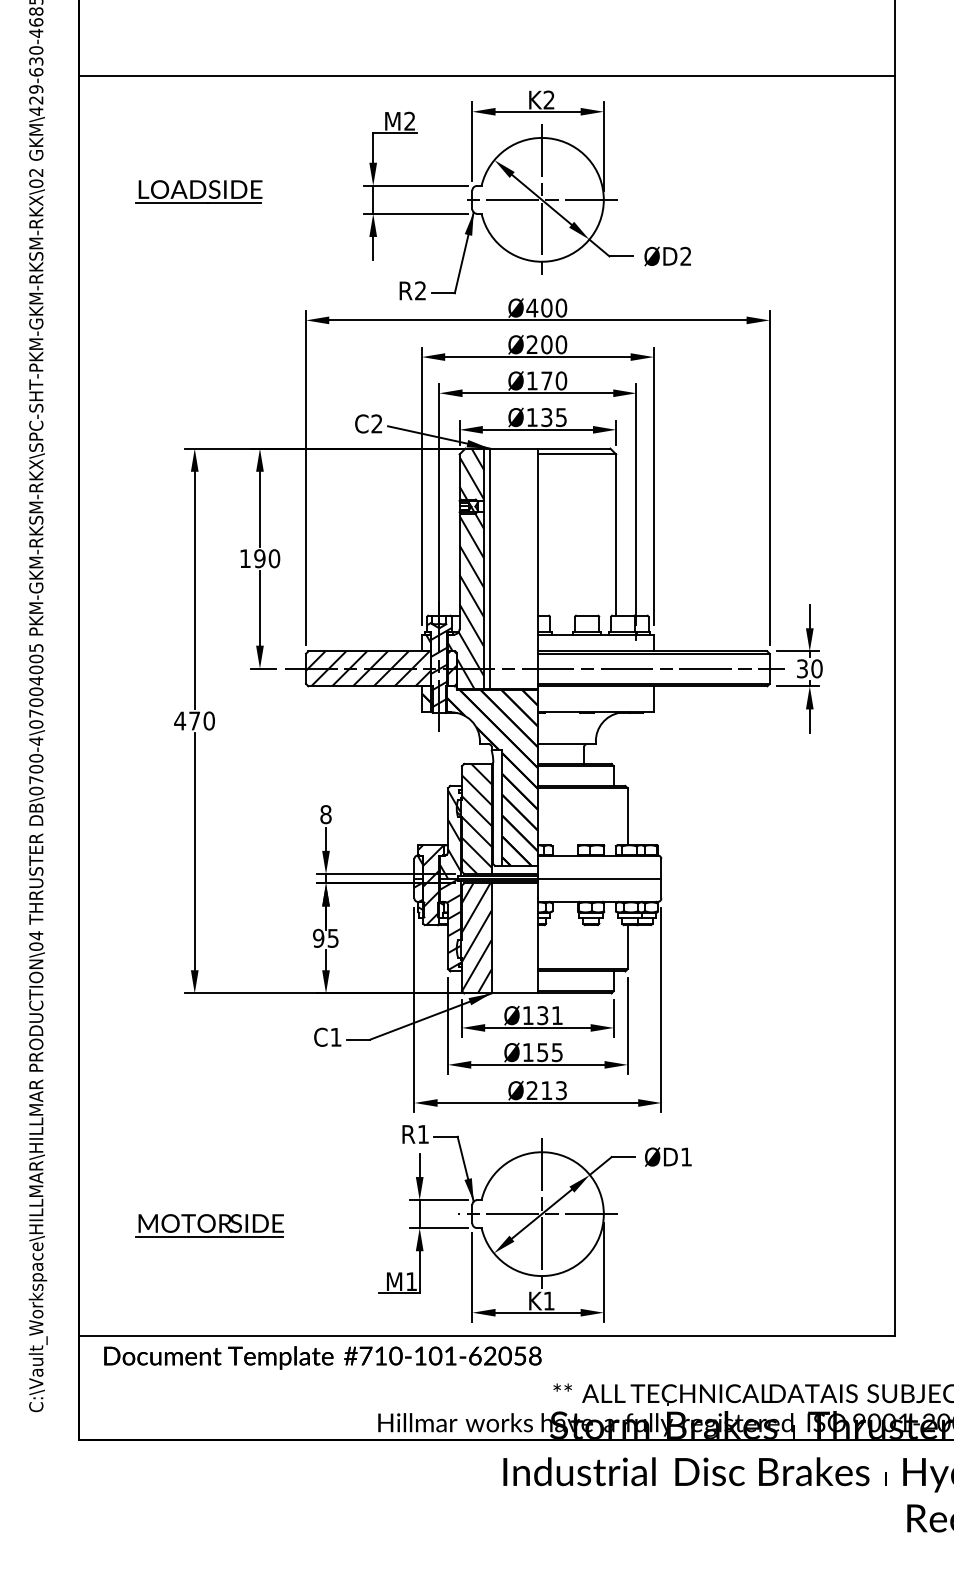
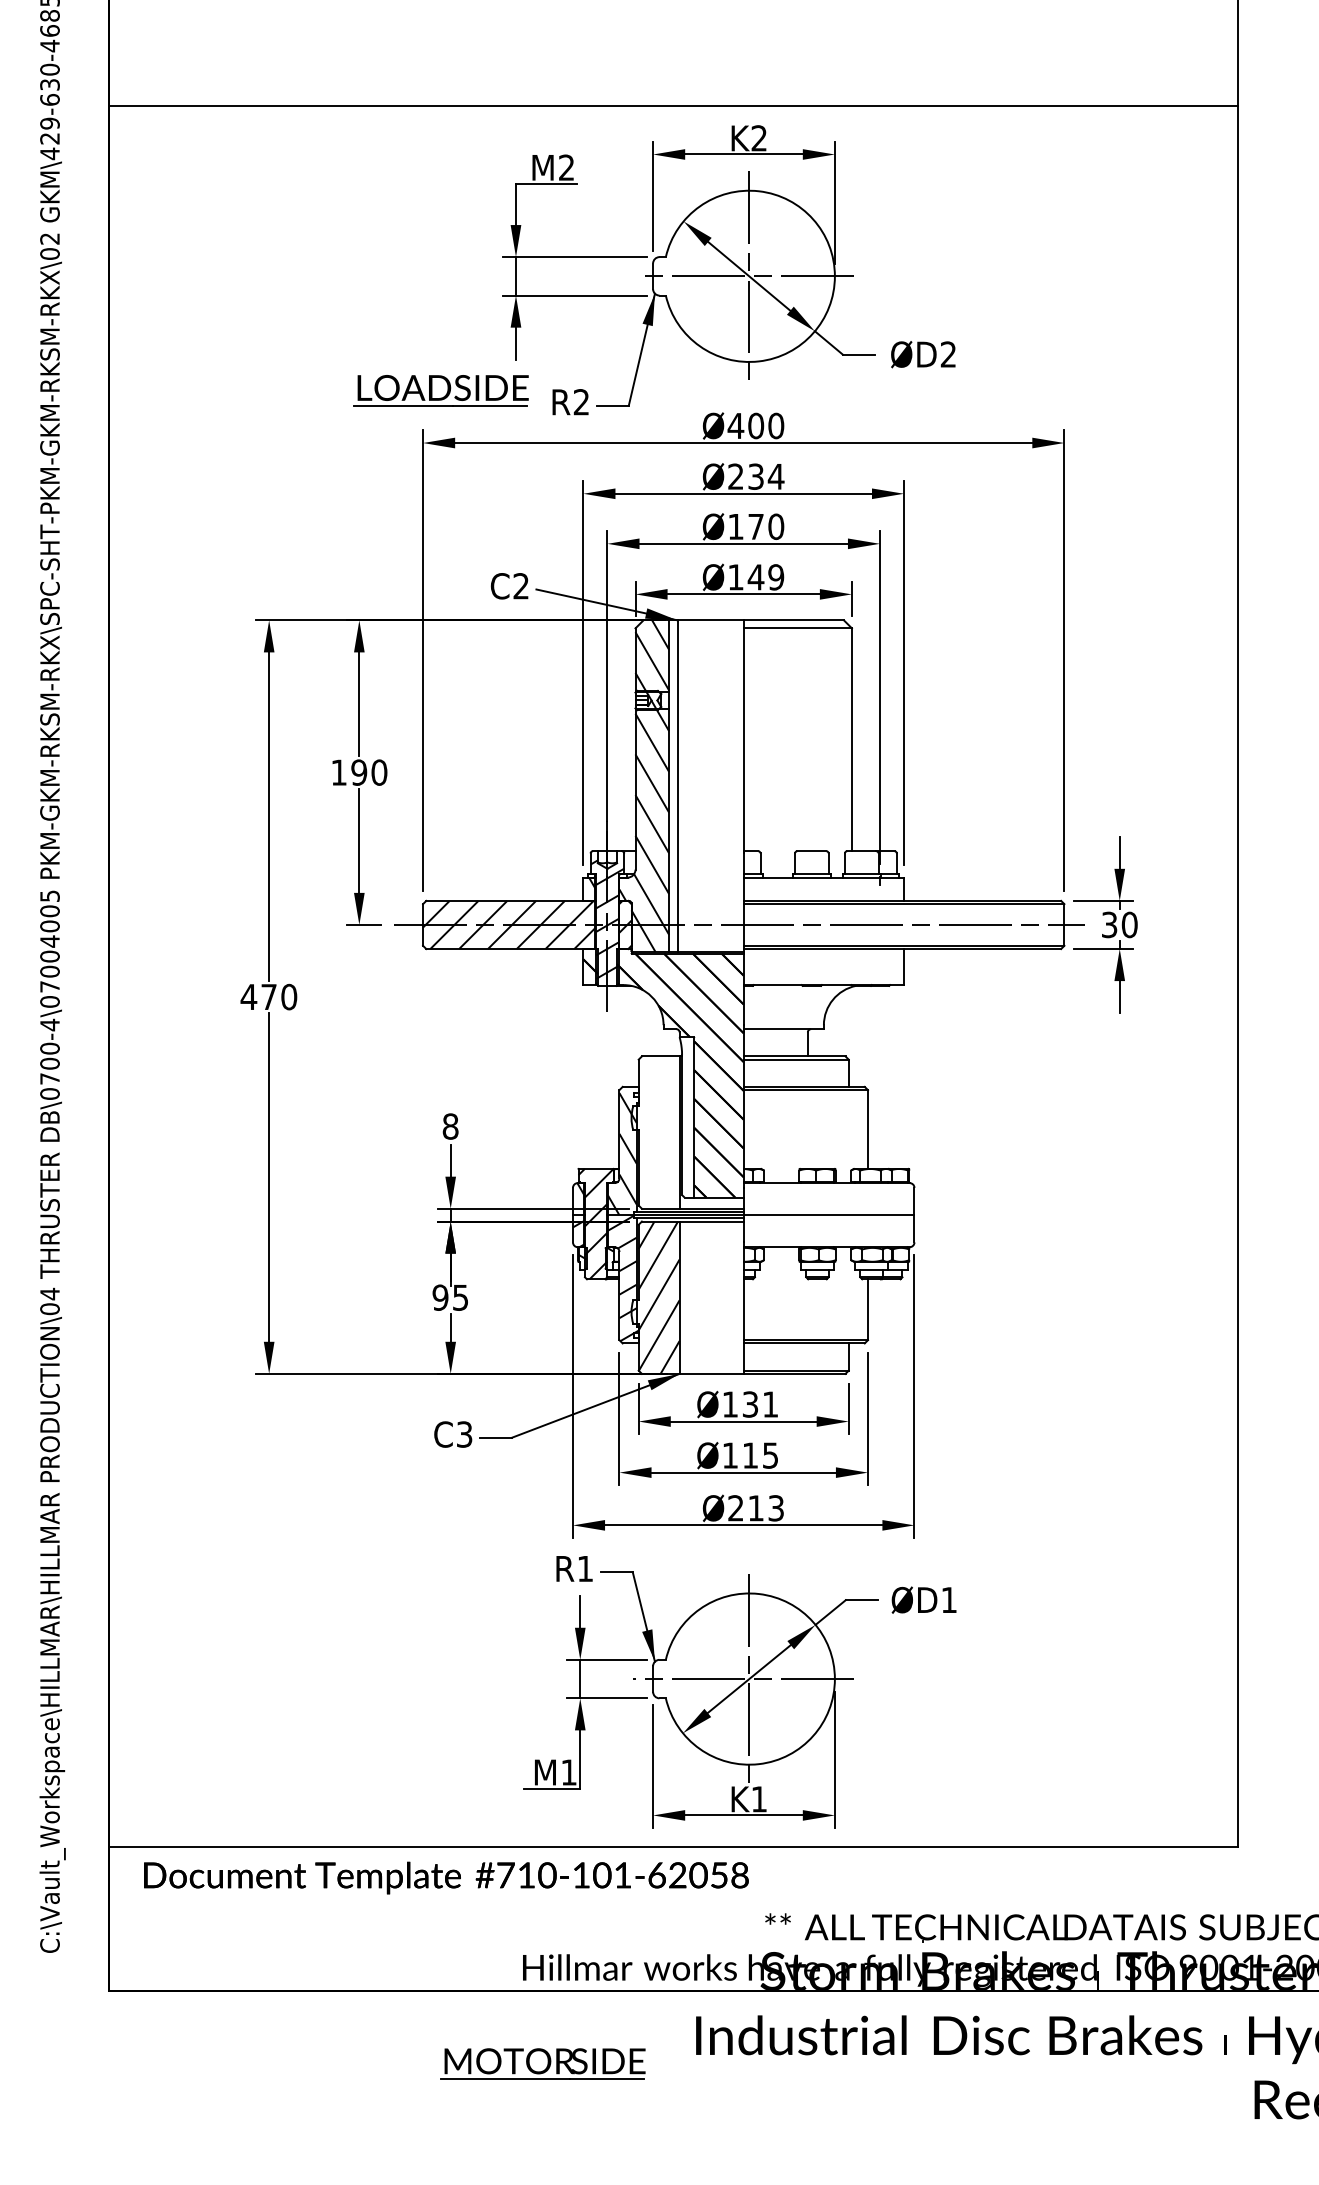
part: (198, 191) -> (440, 390), moved
text: (554, 344) -> (766, 476), Ø200 -> Ø234
text: (553, 417) -> (765, 577), Ø135 -> Ø149
hatch: (473, 818) -> (654, 1131), removed
text: (335, 1036) -> (463, 1433), C1 -> C3
text: (542, 1052) -> (750, 1455), Ø155 -> Ø115
part: (209, 1225) -> (542, 2064), moved

